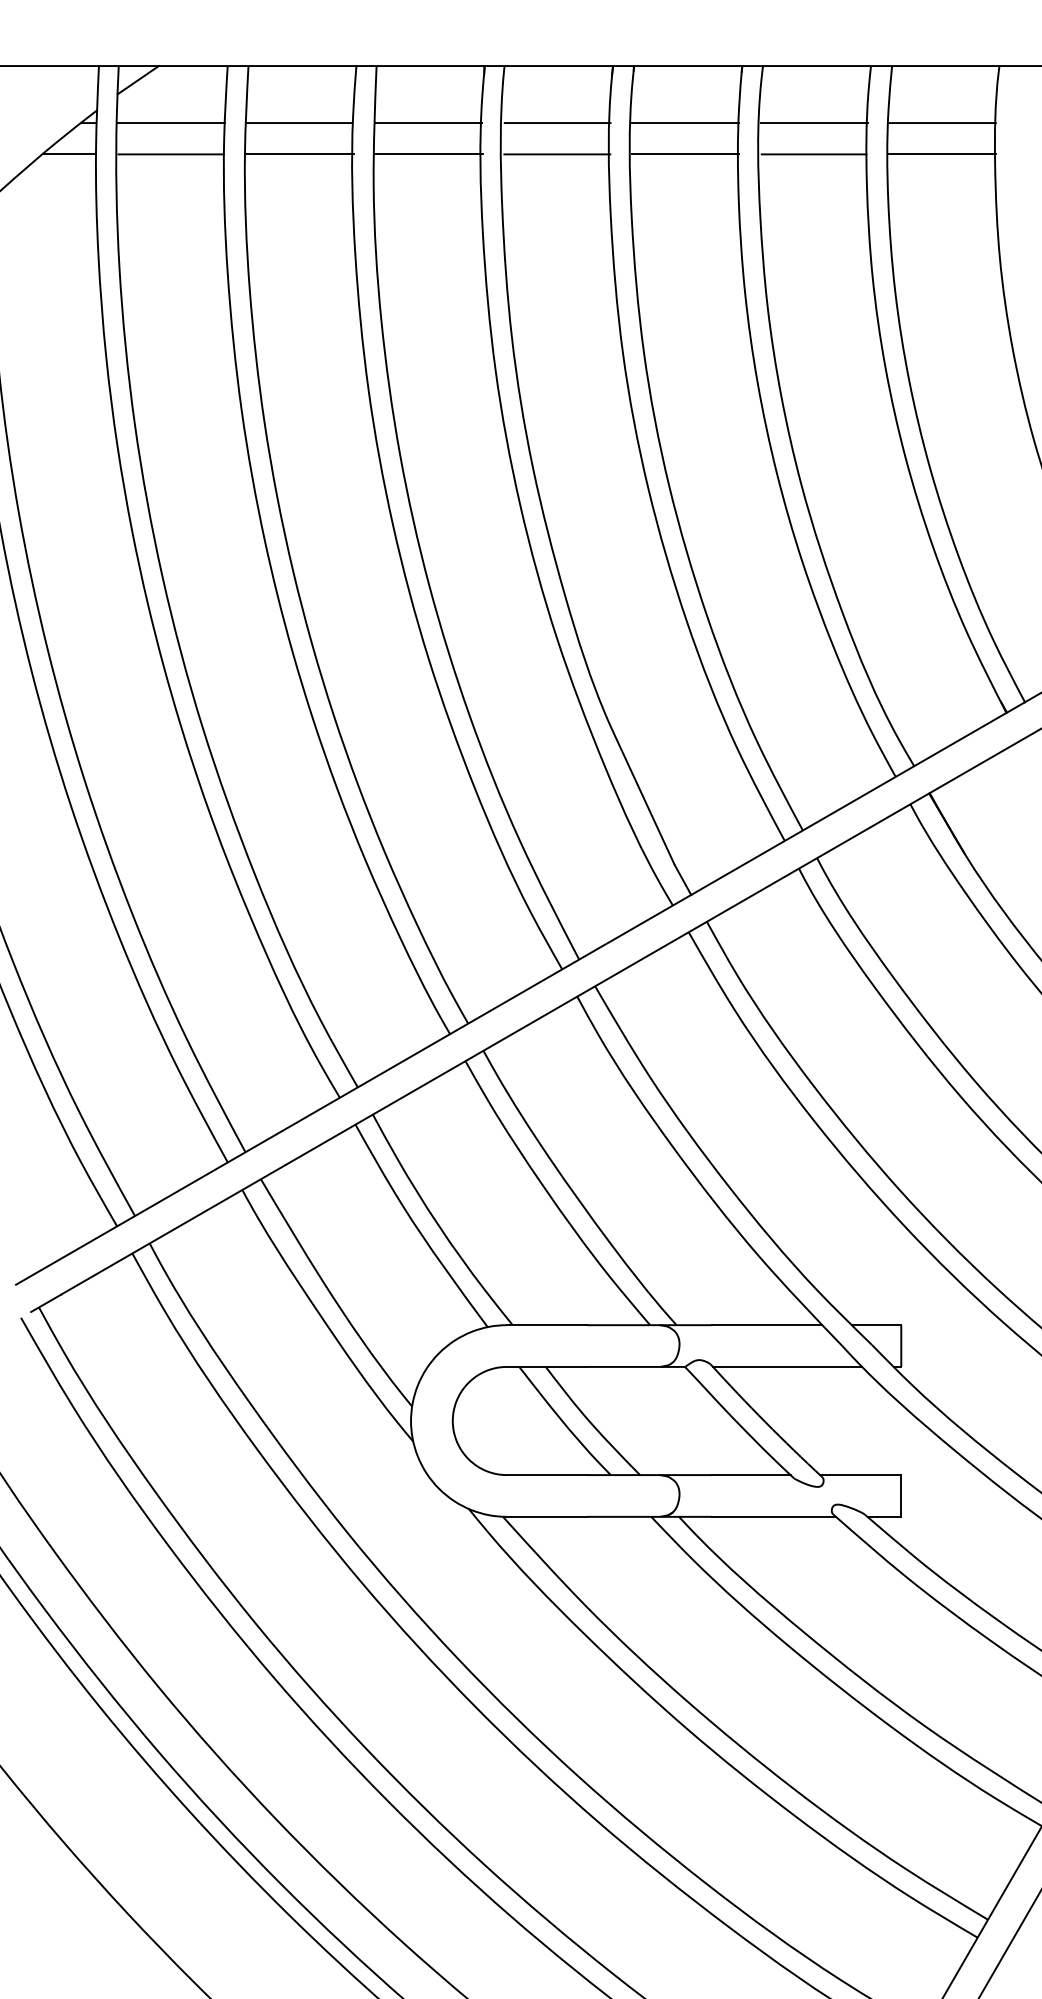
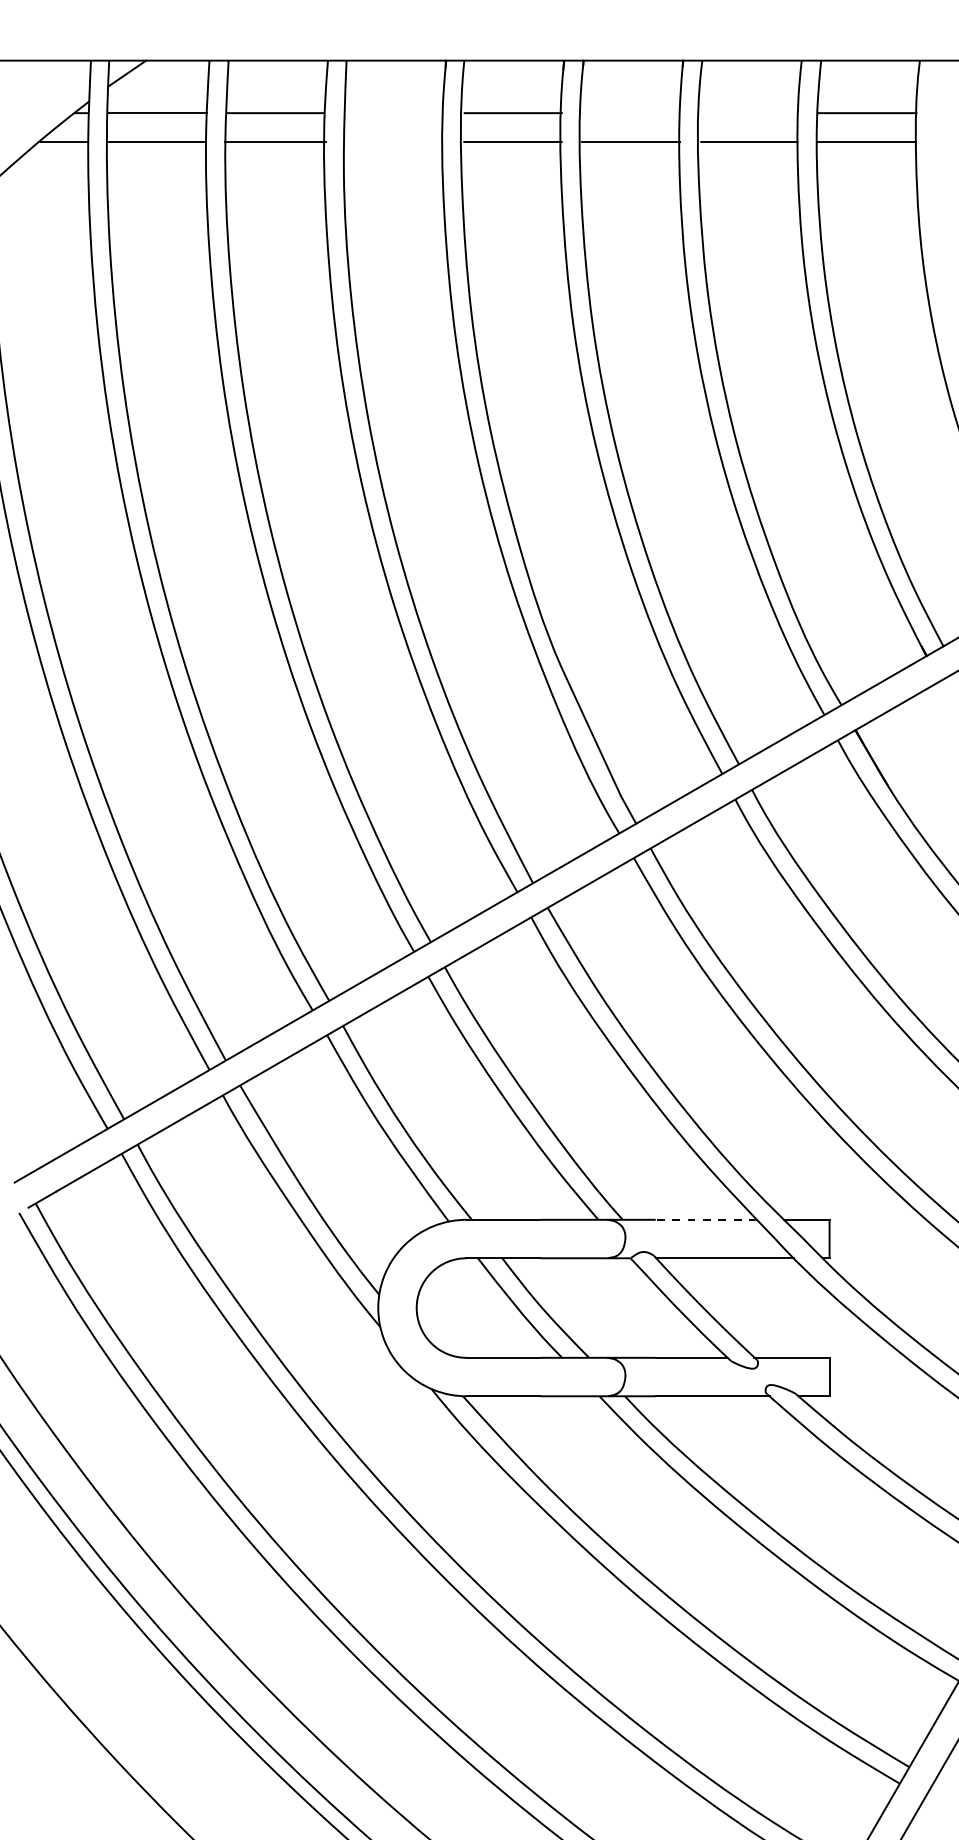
line: (428, 123) -> (394, 113), removed
line: (685, 123) -> (630, 113), removed
line: (814, 123) -> (749, 113), removed
line: (428, 154) -> (394, 142), removed
line: (767, 1325) -> (706, 1220), solid -> dashed

